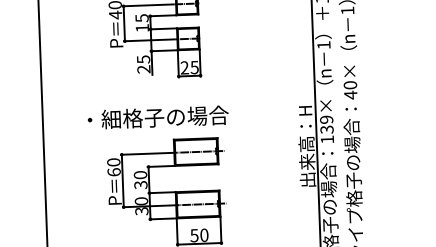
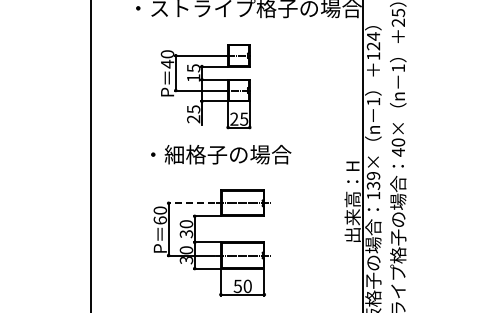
text: (158, 117) -> (221, 154), moved
line: (143, 154) -> (190, 203), solid -> dashed

